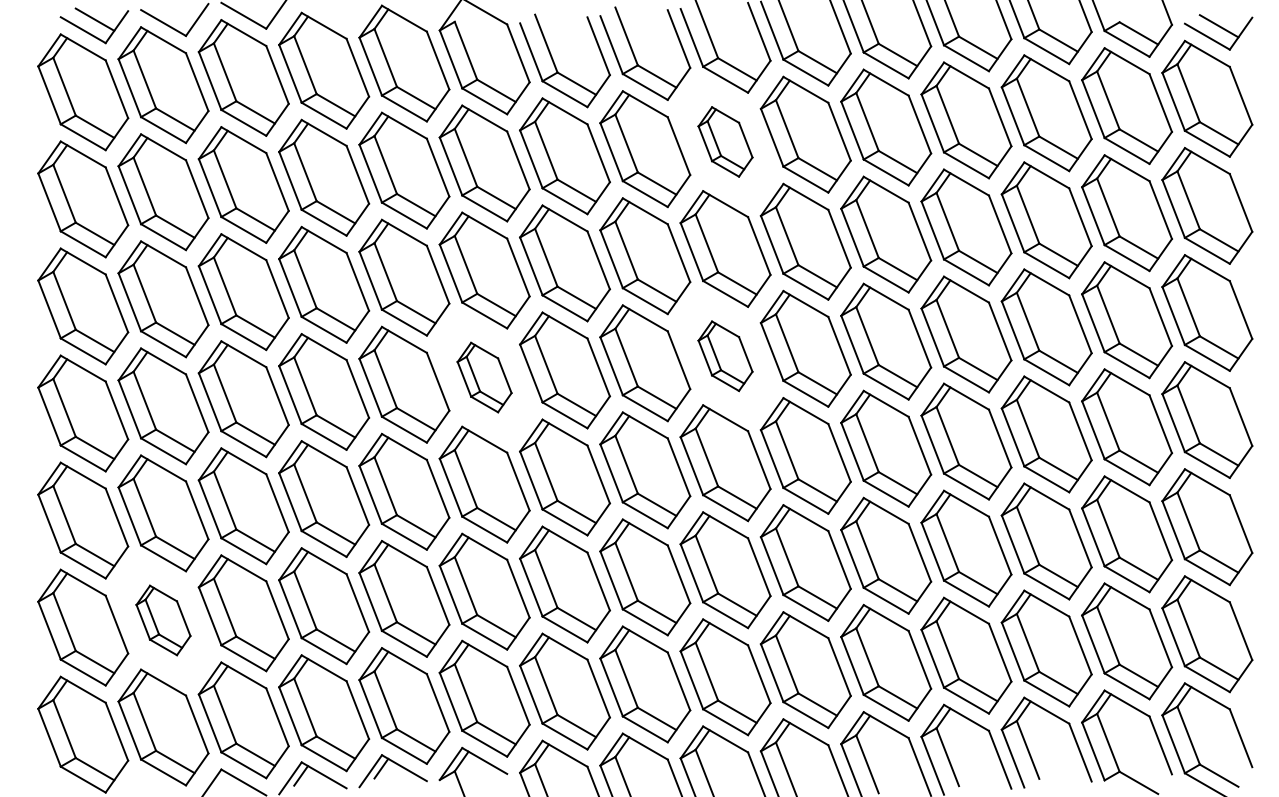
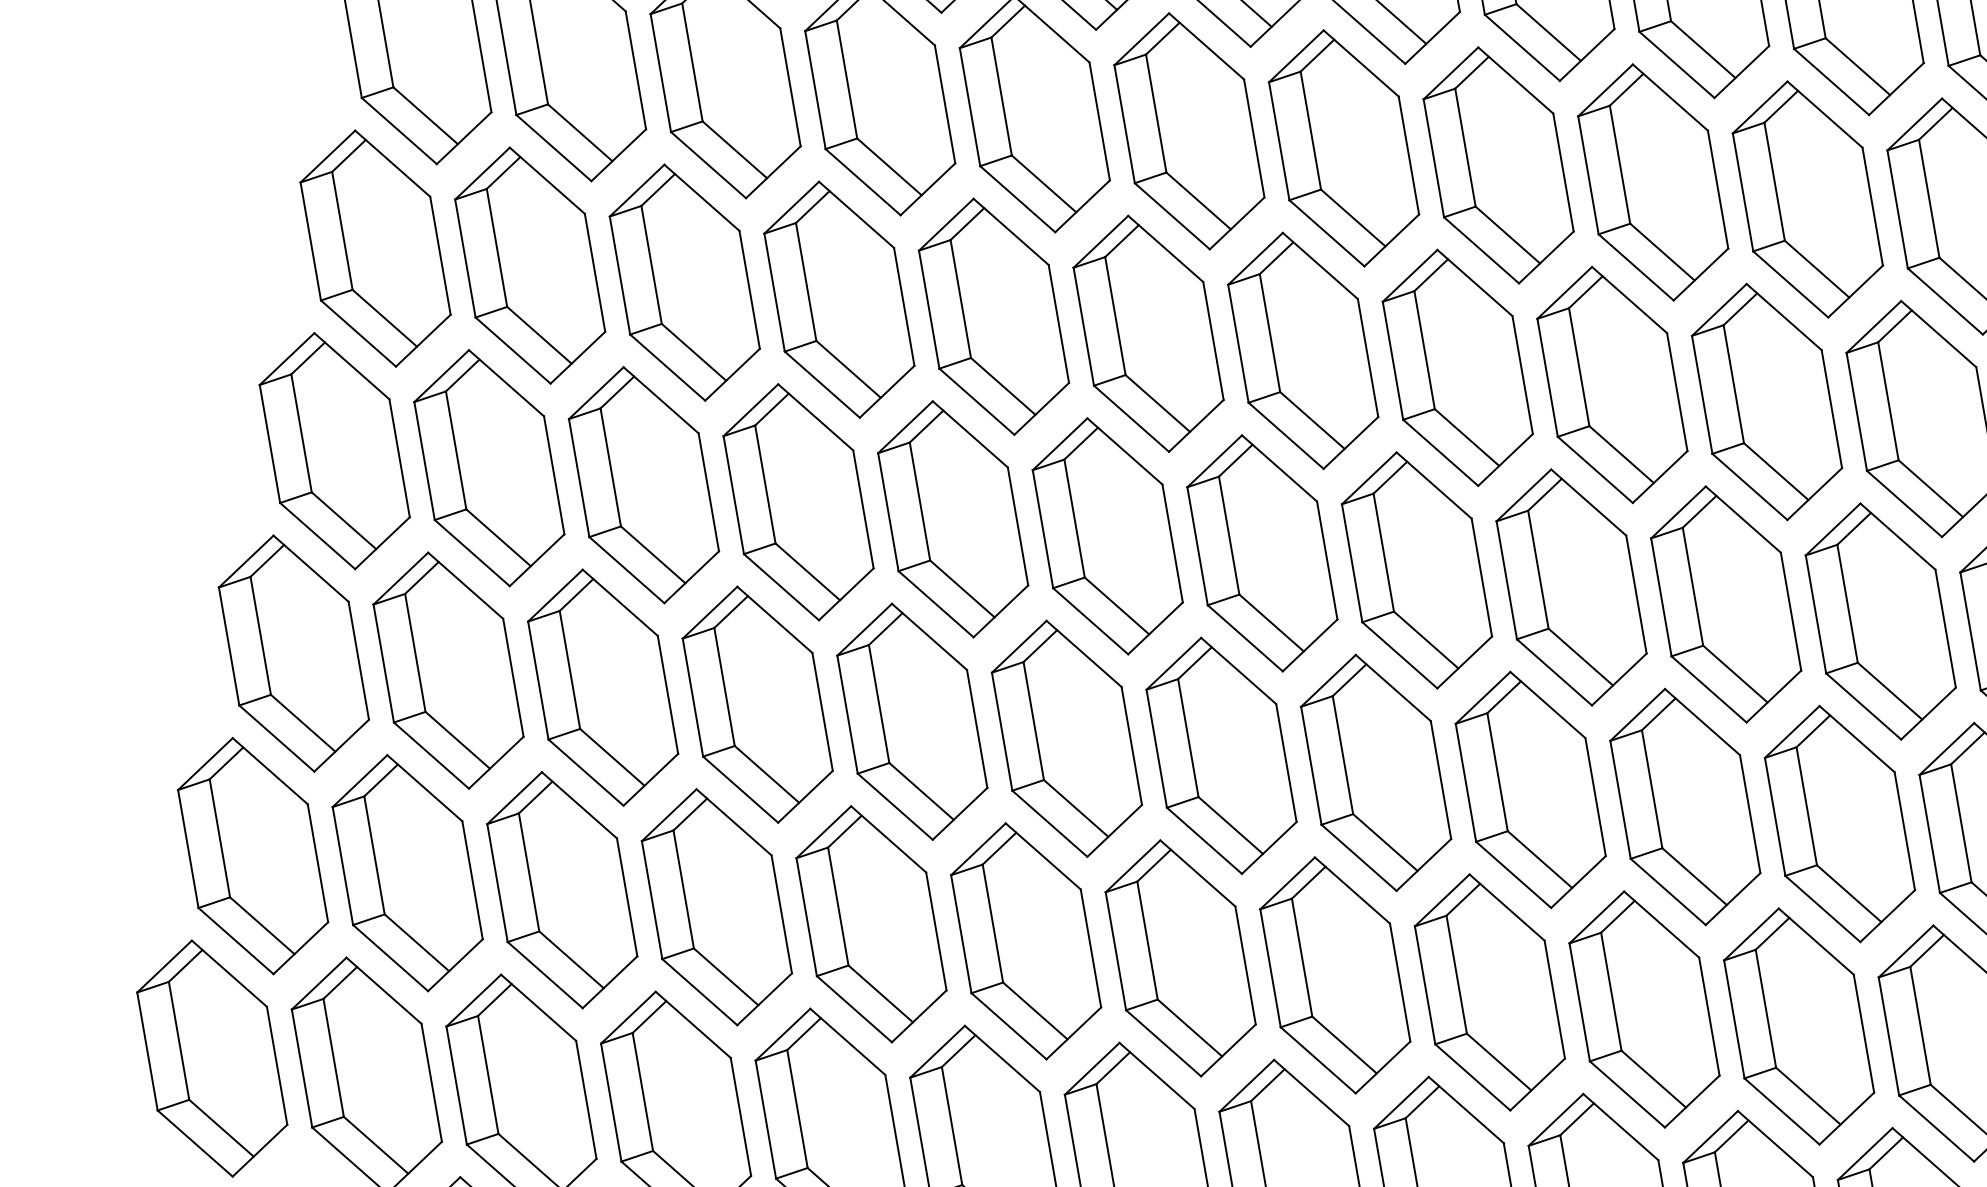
part: (725, 141) -> (1653, 181), size x1.67
part: (725, 356) -> (1571, 588), size x1.67
part: (484, 377) -> (1107, 536), size x1.67
part: (163, 620) -> (407, 873), size x1.67

